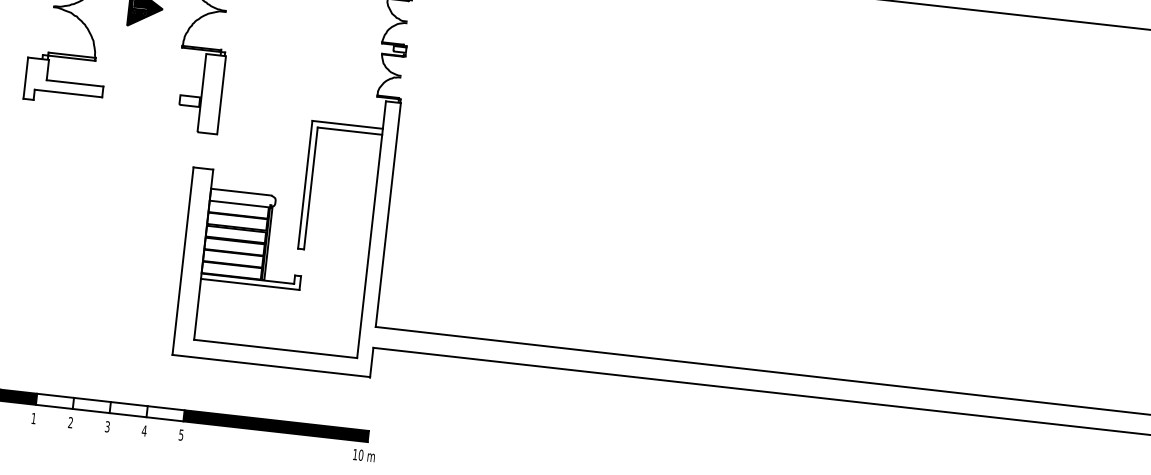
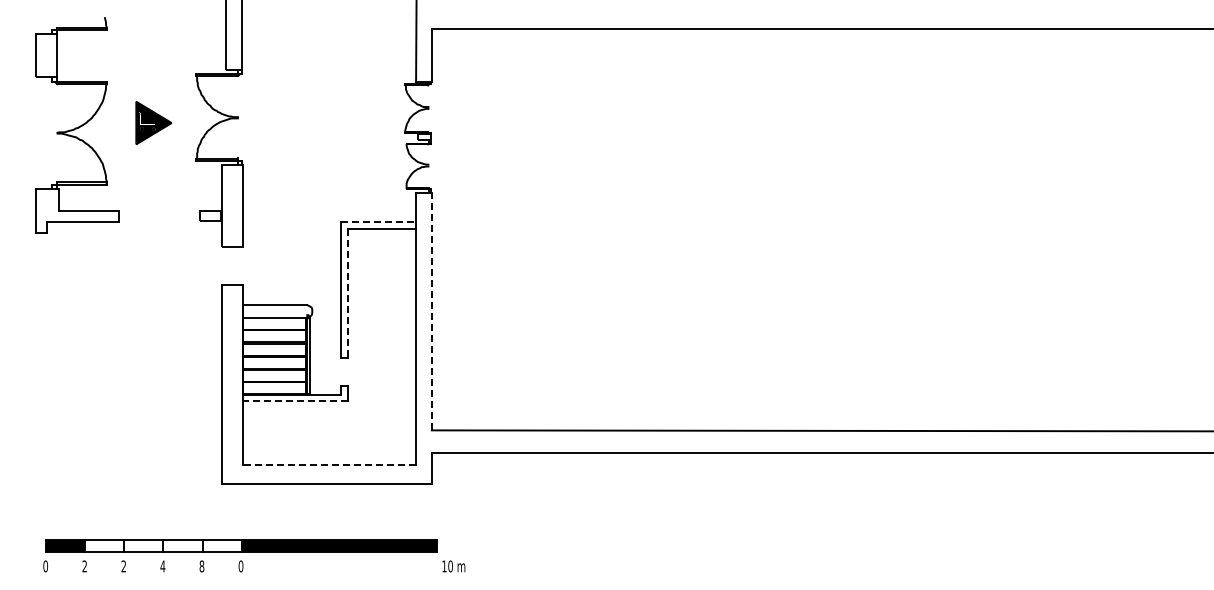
line: (348, 125) -> (379, 222), solid -> dashed
line: (310, 188) -> (347, 293), solid -> dashed
line: (387, 214) -> (431, 311), solid -> dashed
line: (250, 284) -> (295, 400), solid -> dashed
line: (275, 349) -> (329, 465), solid -> dashed
text: (33, 418) -> (84, 566), 1 -> 2
text: (107, 426) -> (162, 566), 3 -> 4
text: (143, 431) -> (201, 566), 4 -> 8
text: (180, 435) -> (240, 566), 5 -> 0
text: (363, 455) -> (453, 566), moved

